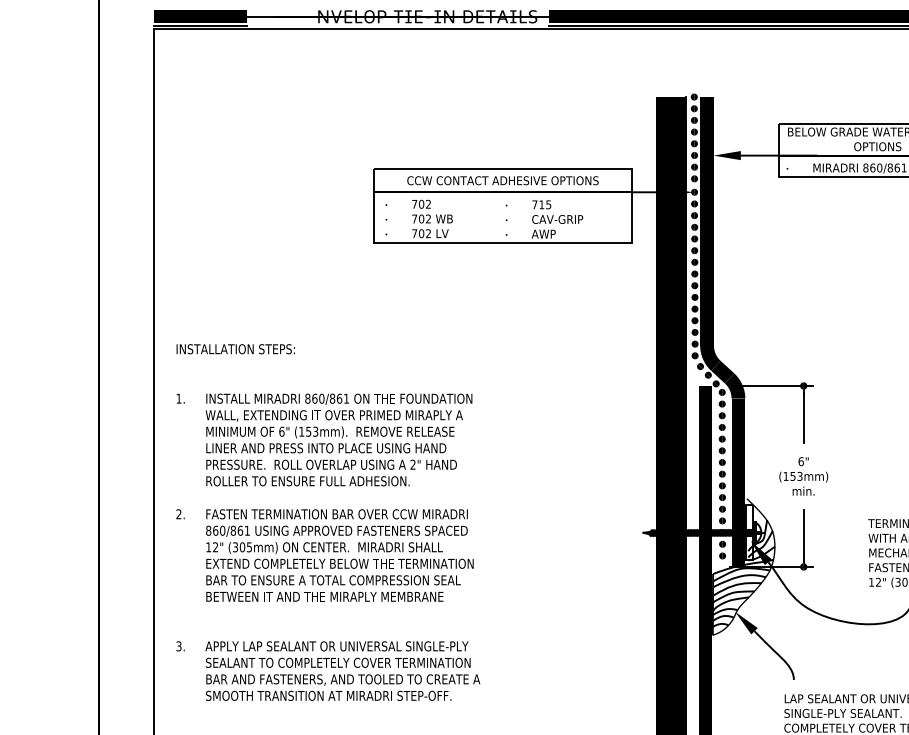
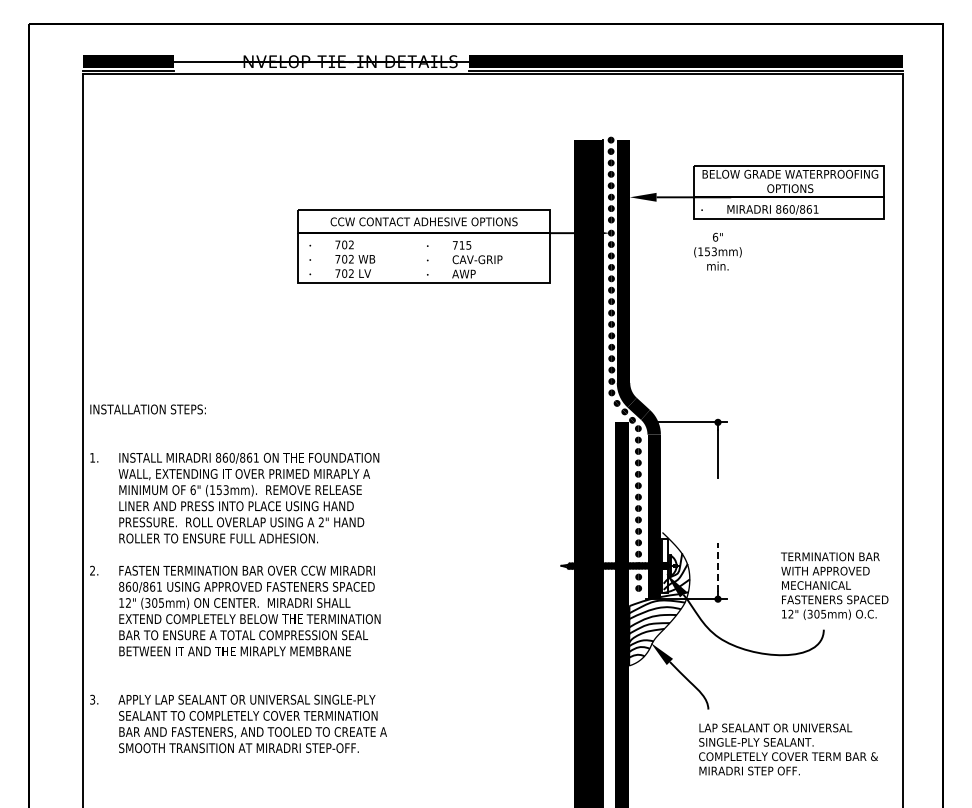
text: (803, 476) -> (717, 251), moved
text: (328, 522) -> (238, 578), moved
line: (803, 534) -> (717, 567), solid -> dashed

